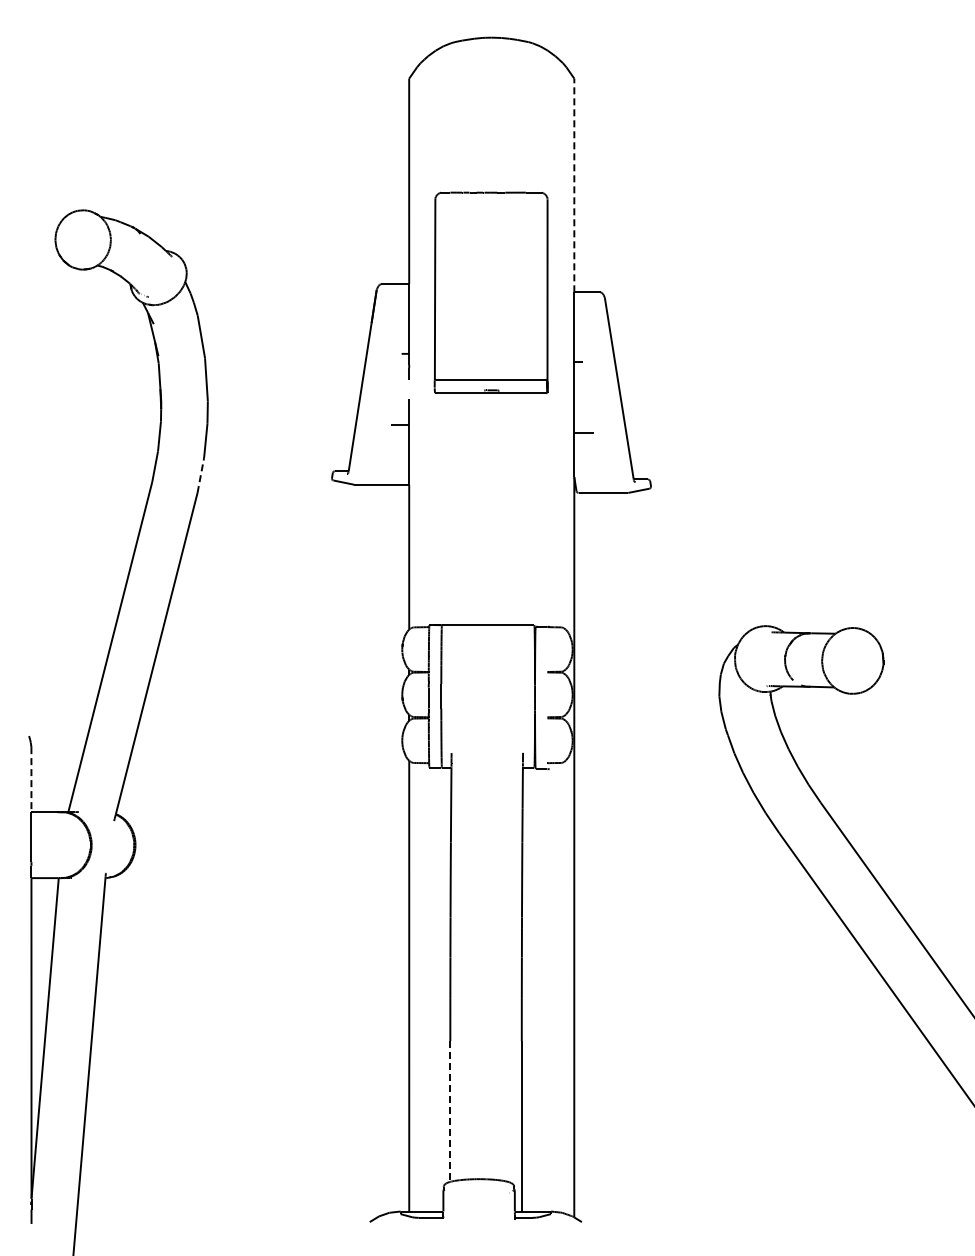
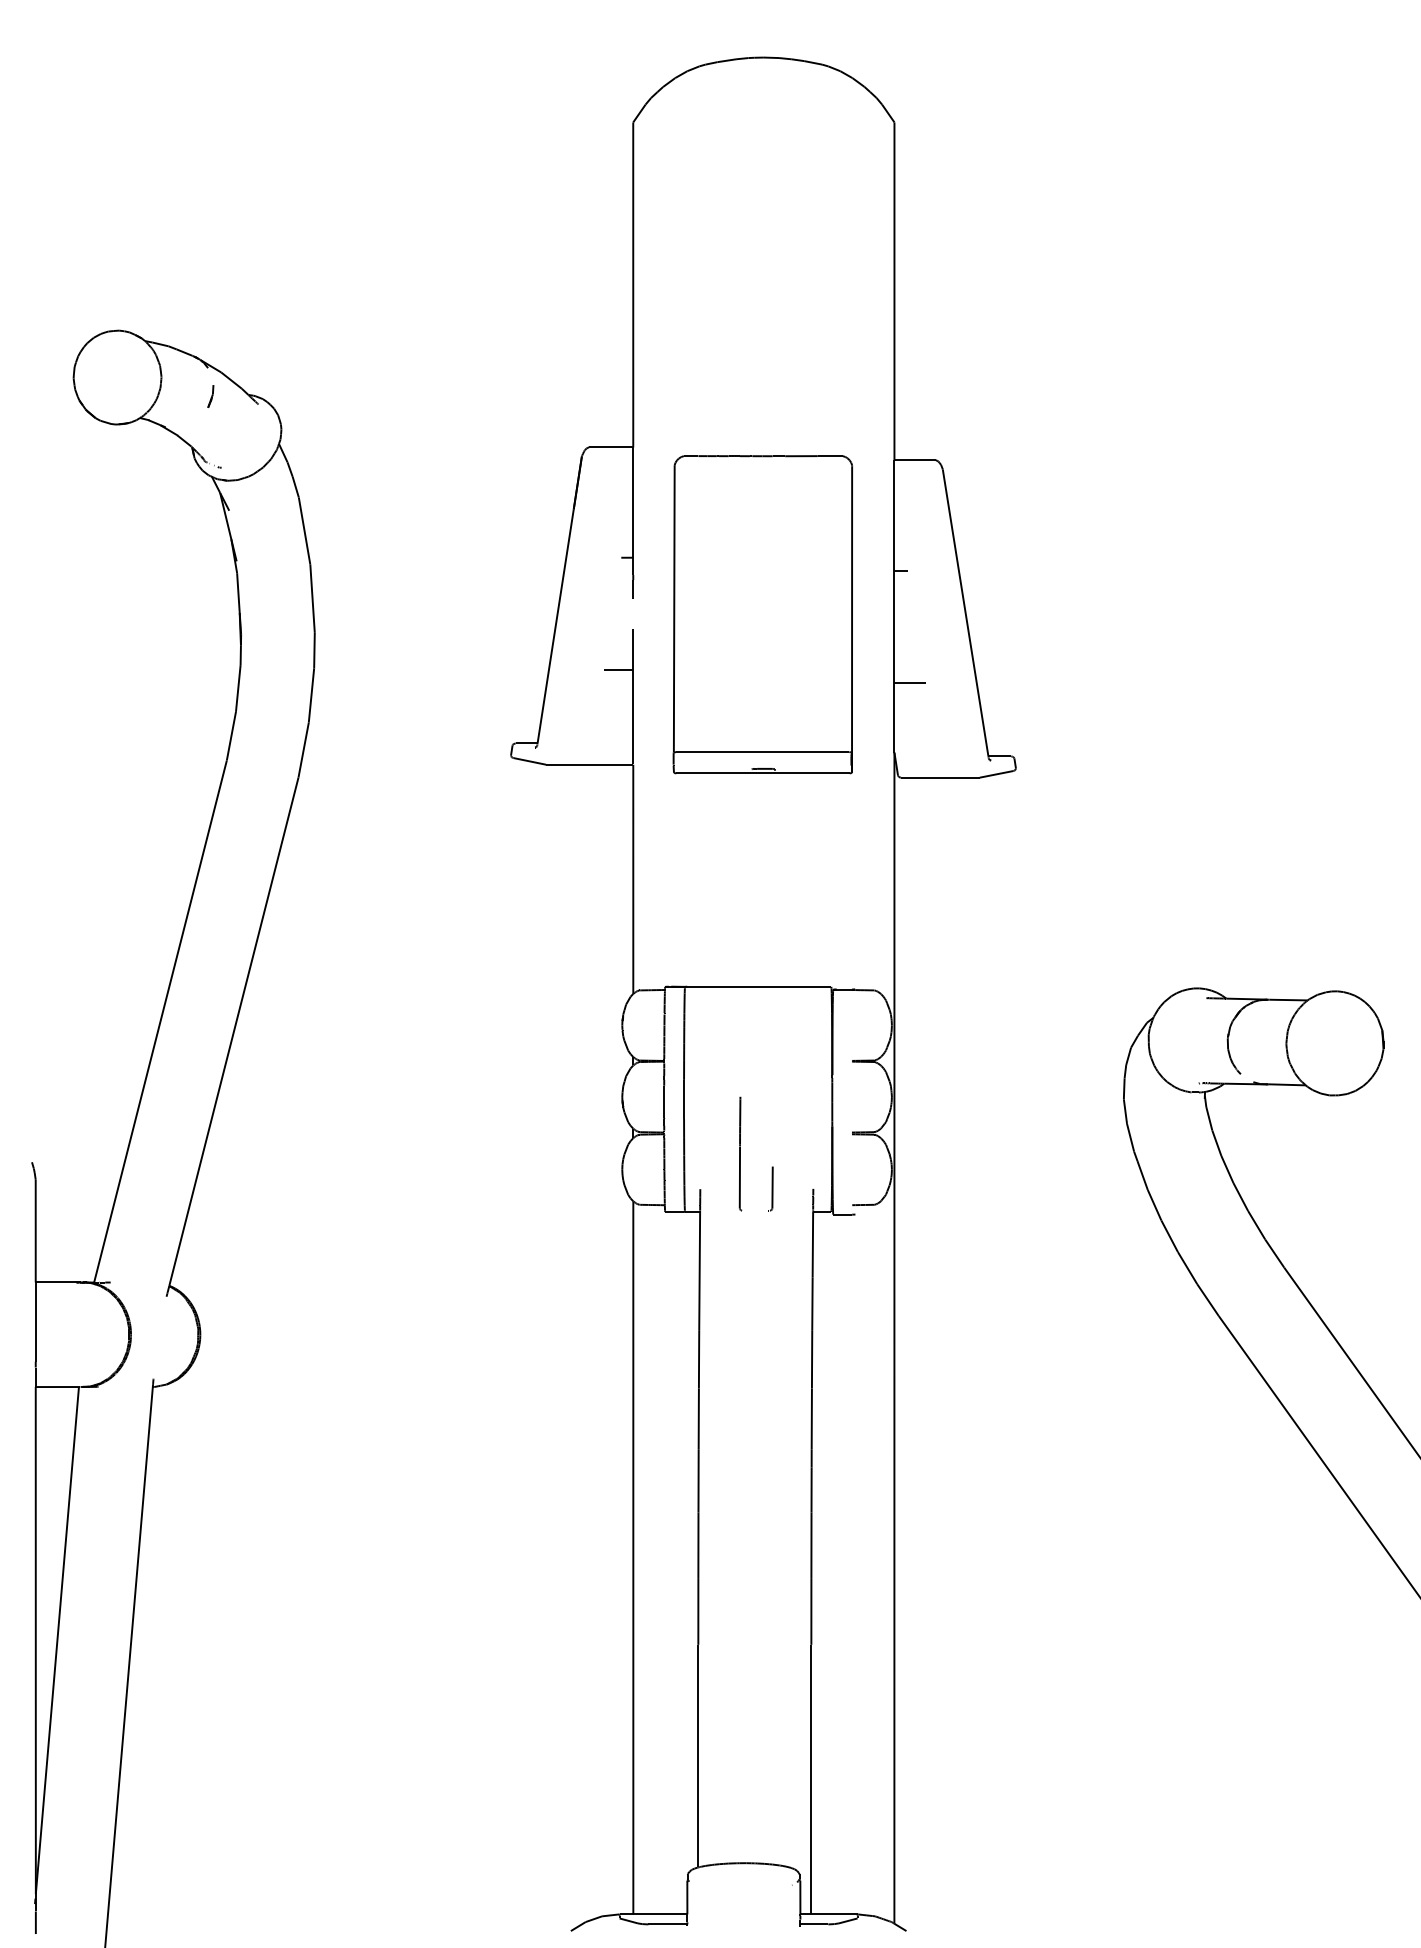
line: (574, 185) -> (894, 291), dashed -> solid
part: (141, 251) -> (209, 395), added
part: (490, 292) -> (761, 614), moved
line: (200, 475) -> (303, 750), dashed -> solid
line: (476, 730) -> (739, 1153), added
line: (496, 752) -> (771, 1188), added
line: (31, 780) -> (35, 1232), dashed -> solid
line: (450, 1112) -> (698, 1757), dashed -> solid

